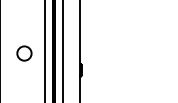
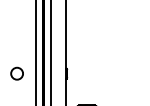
circle: (23, 53) -> (16, 73), moved

